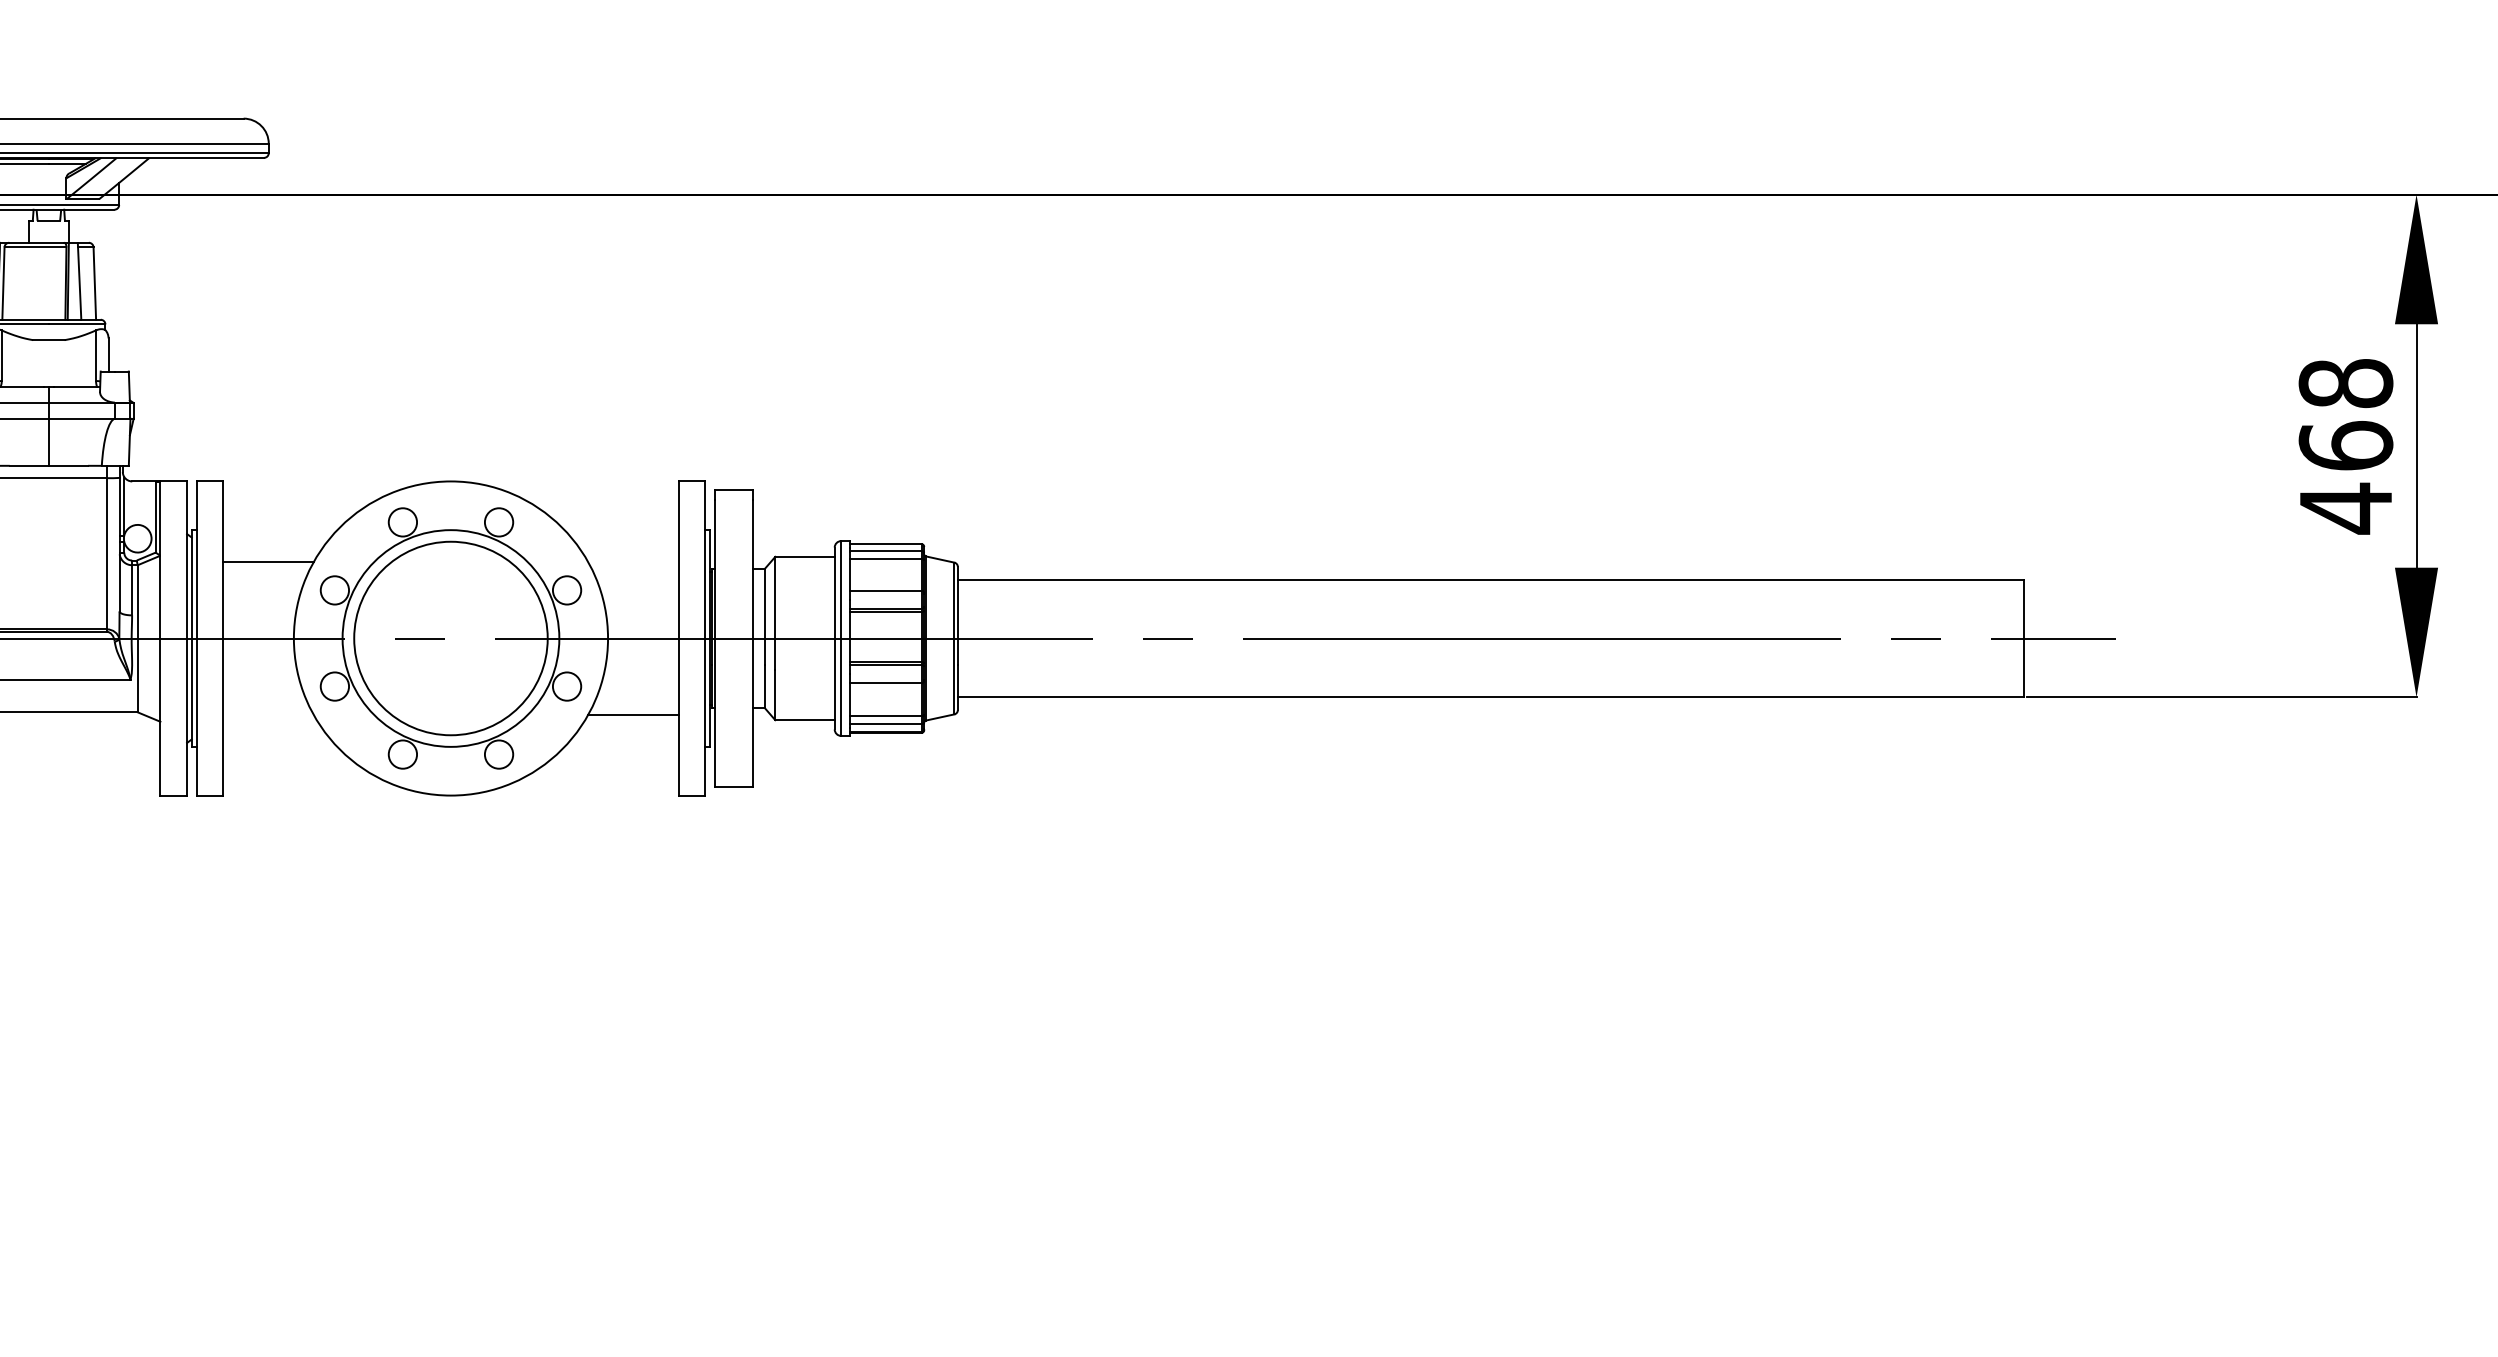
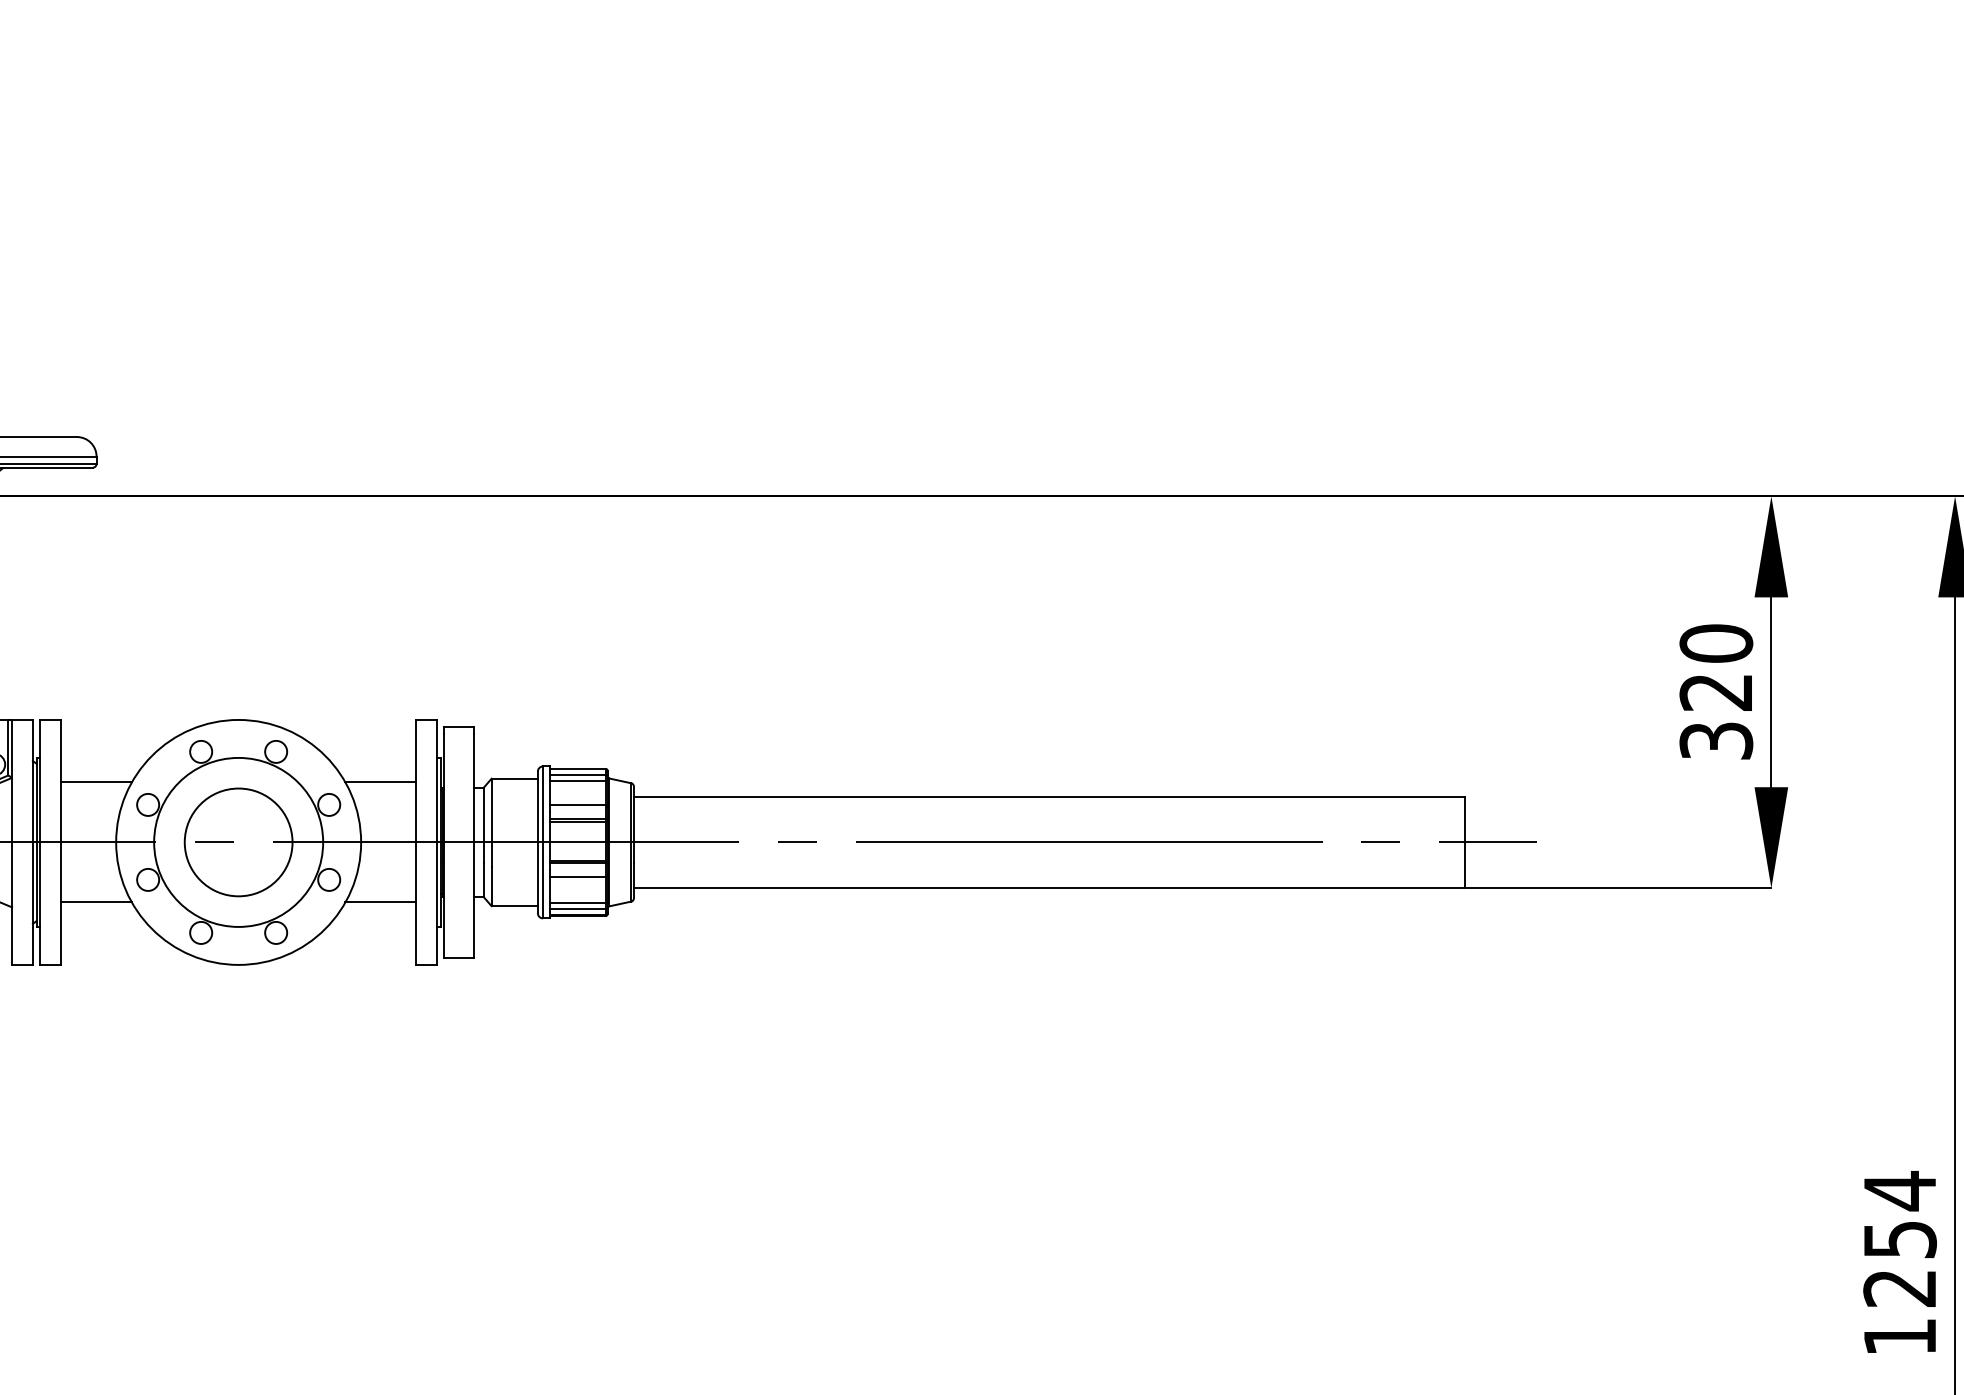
text: (2346, 446) -> (1716, 692), 468 -> 320
line: (632, 561) -> (380, 782), added
circle: (450, 638) -> (238, 842), size x0.71
line: (268, 715) -> (96, 902), added

